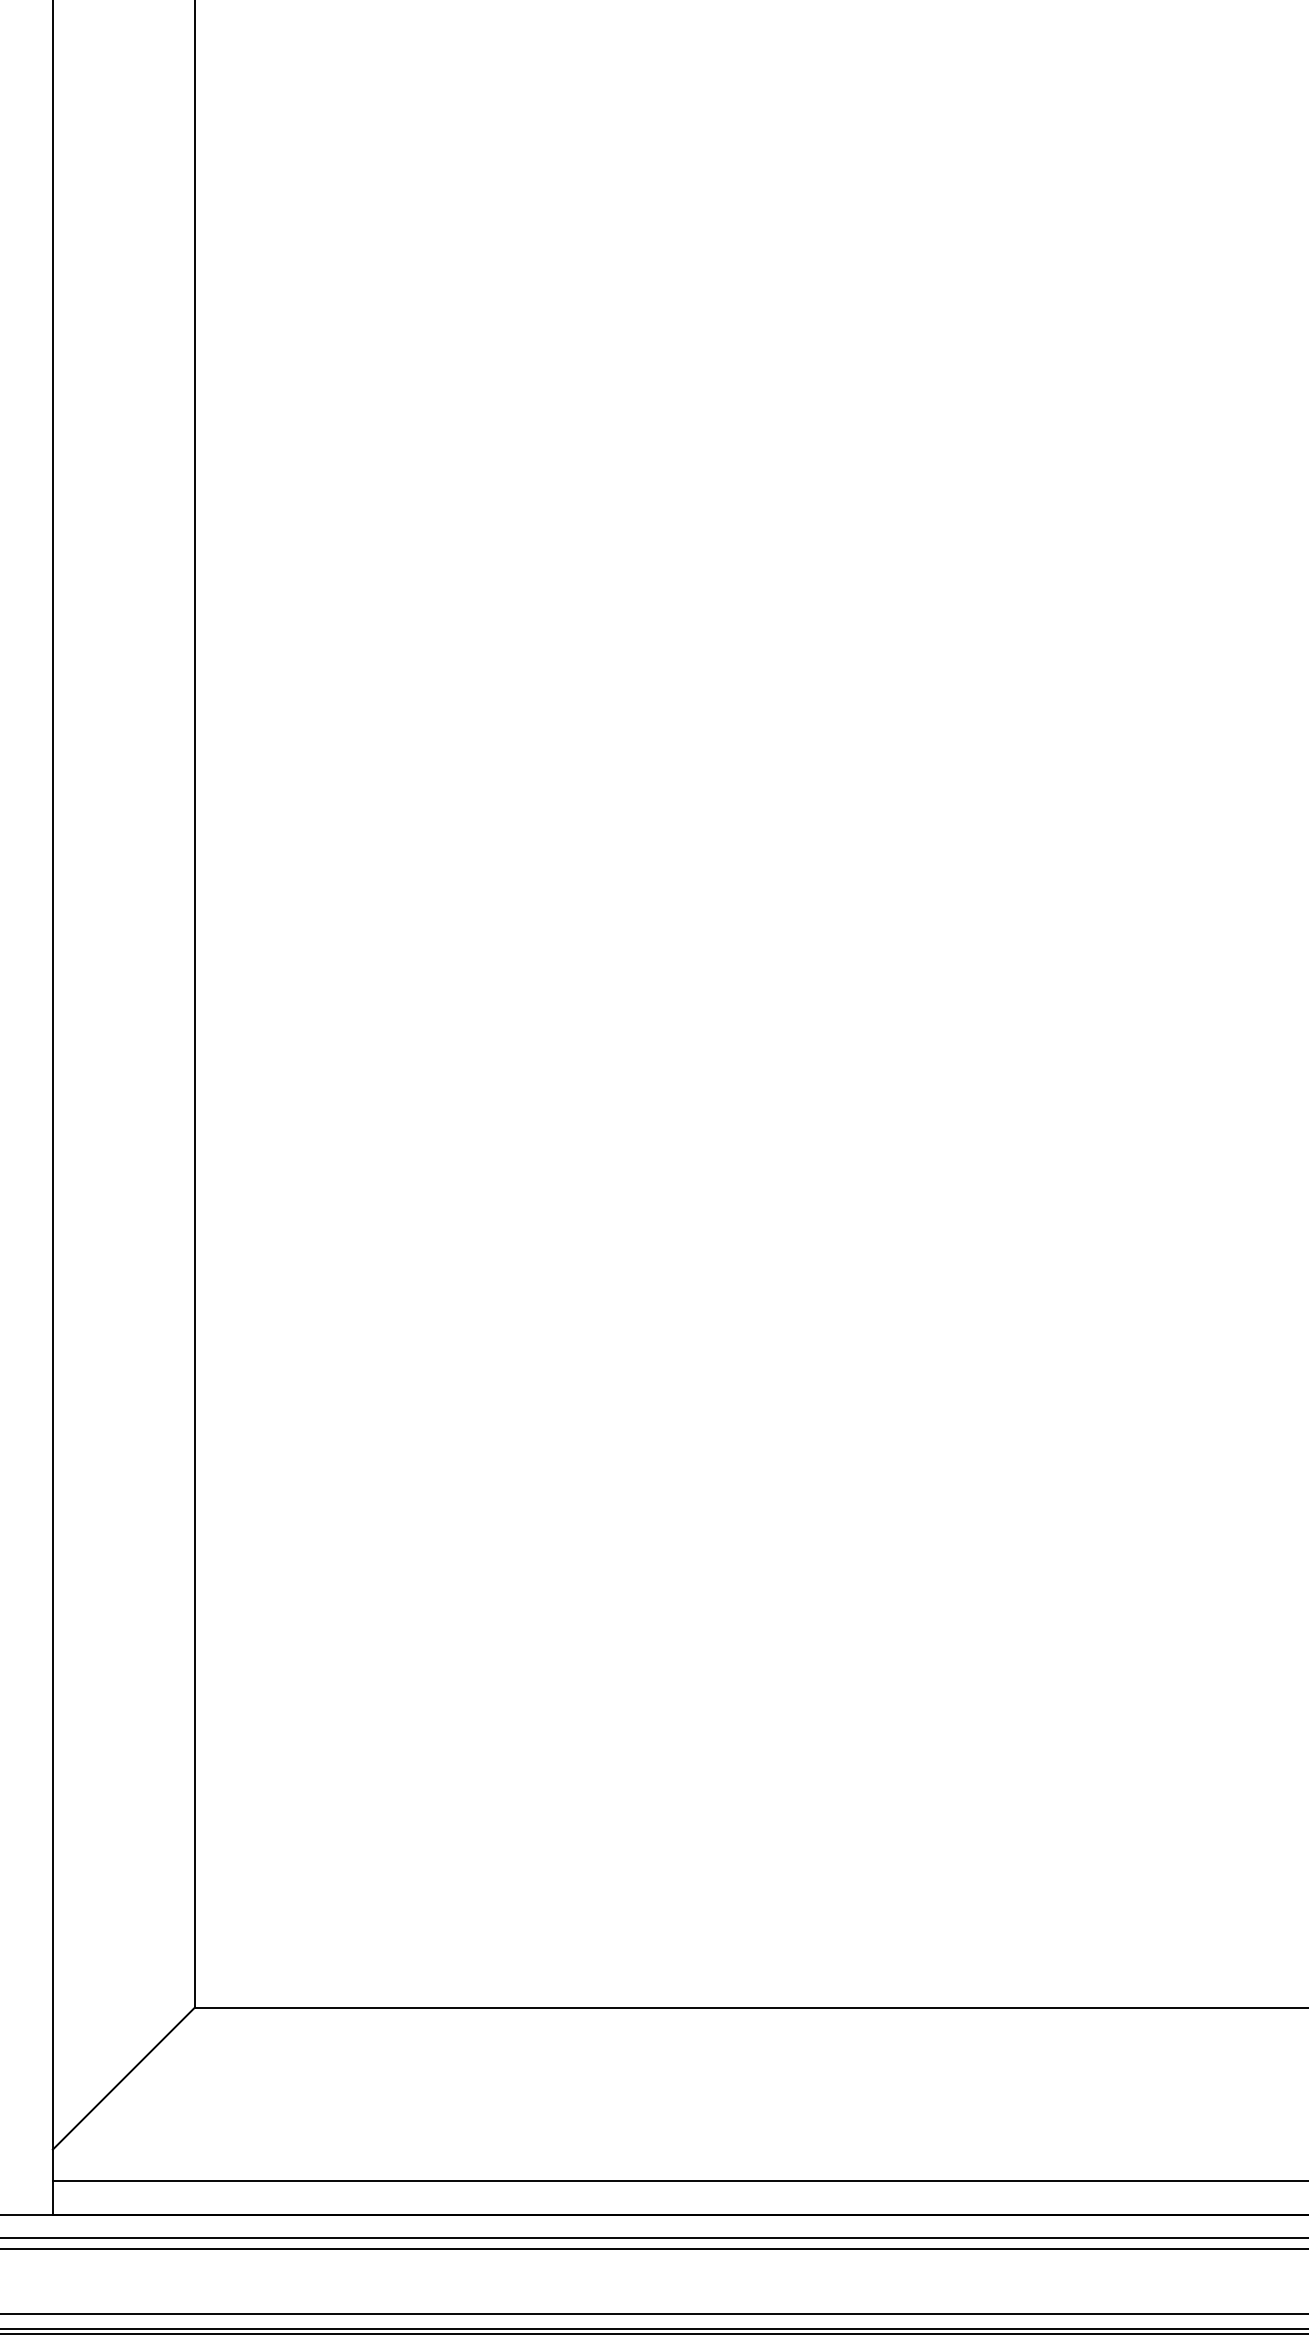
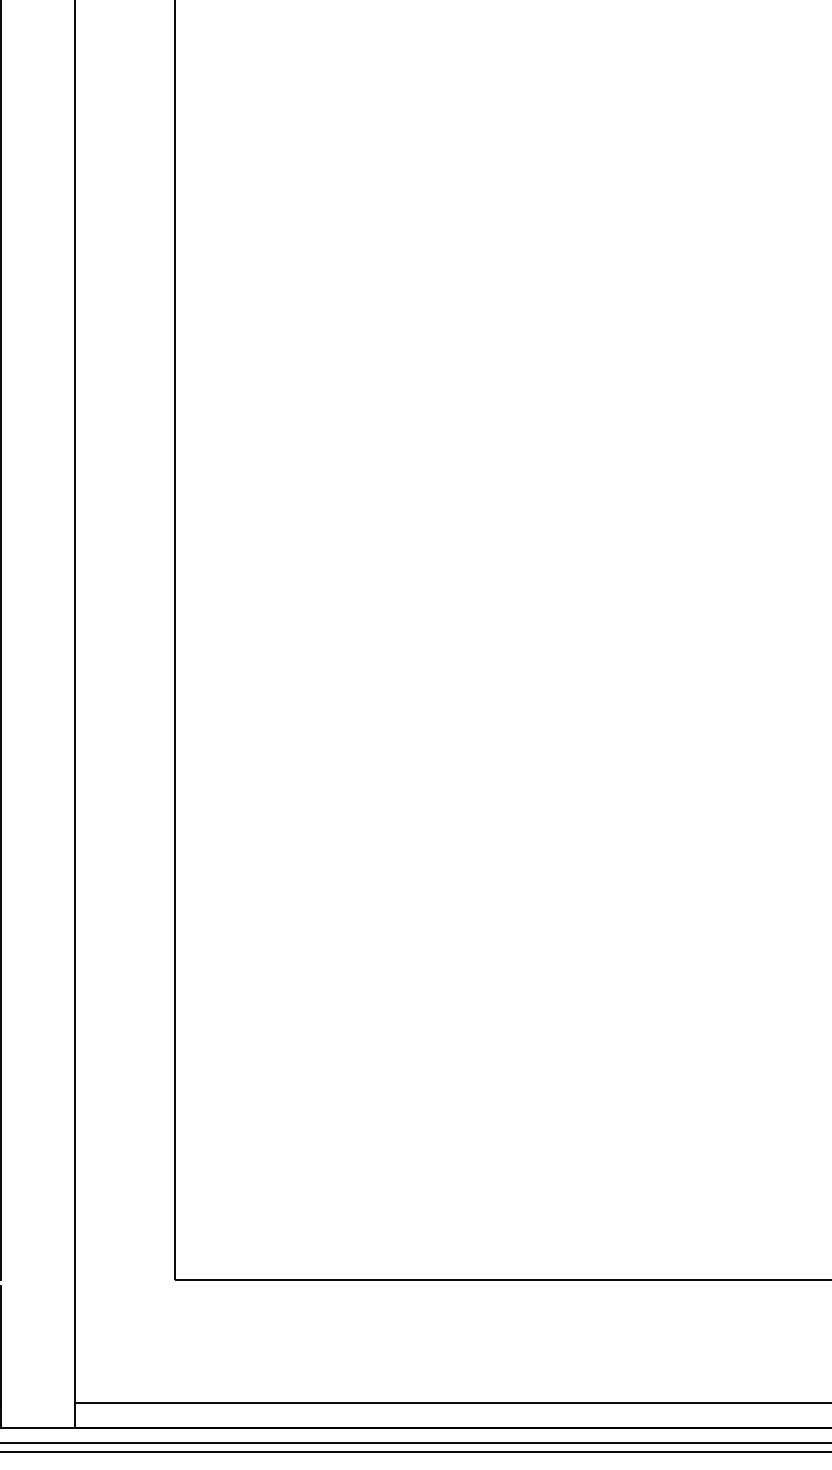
line: (123, 2078) -> (124, 1330), removed

